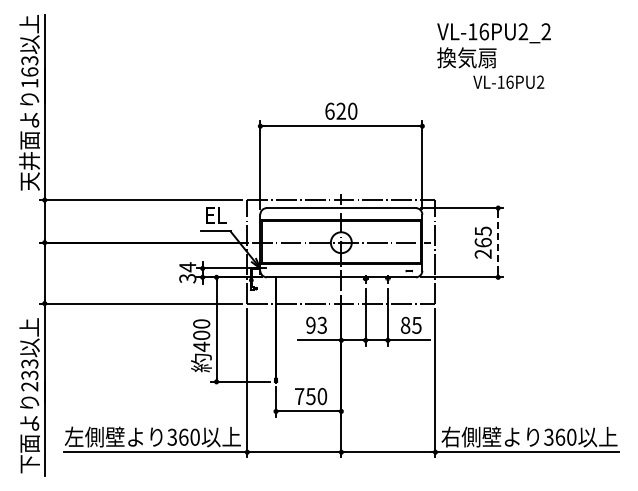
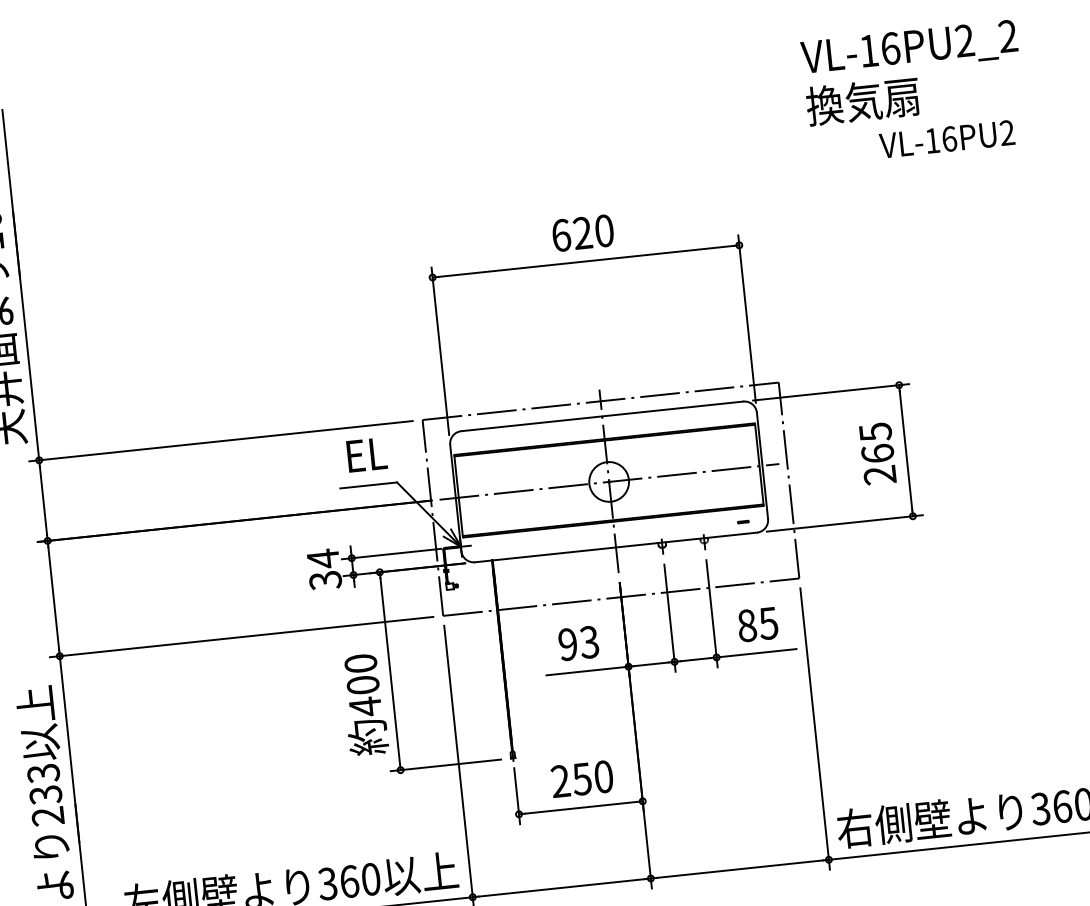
text: (493, 55) -> (912, 91), moved
line: (498, 243) -> (906, 452), dashed -> solid
text: (299, 396) -> (560, 781), 750 -> 250

